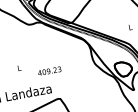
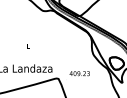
text: (49, 71) -> (79, 73), moved

